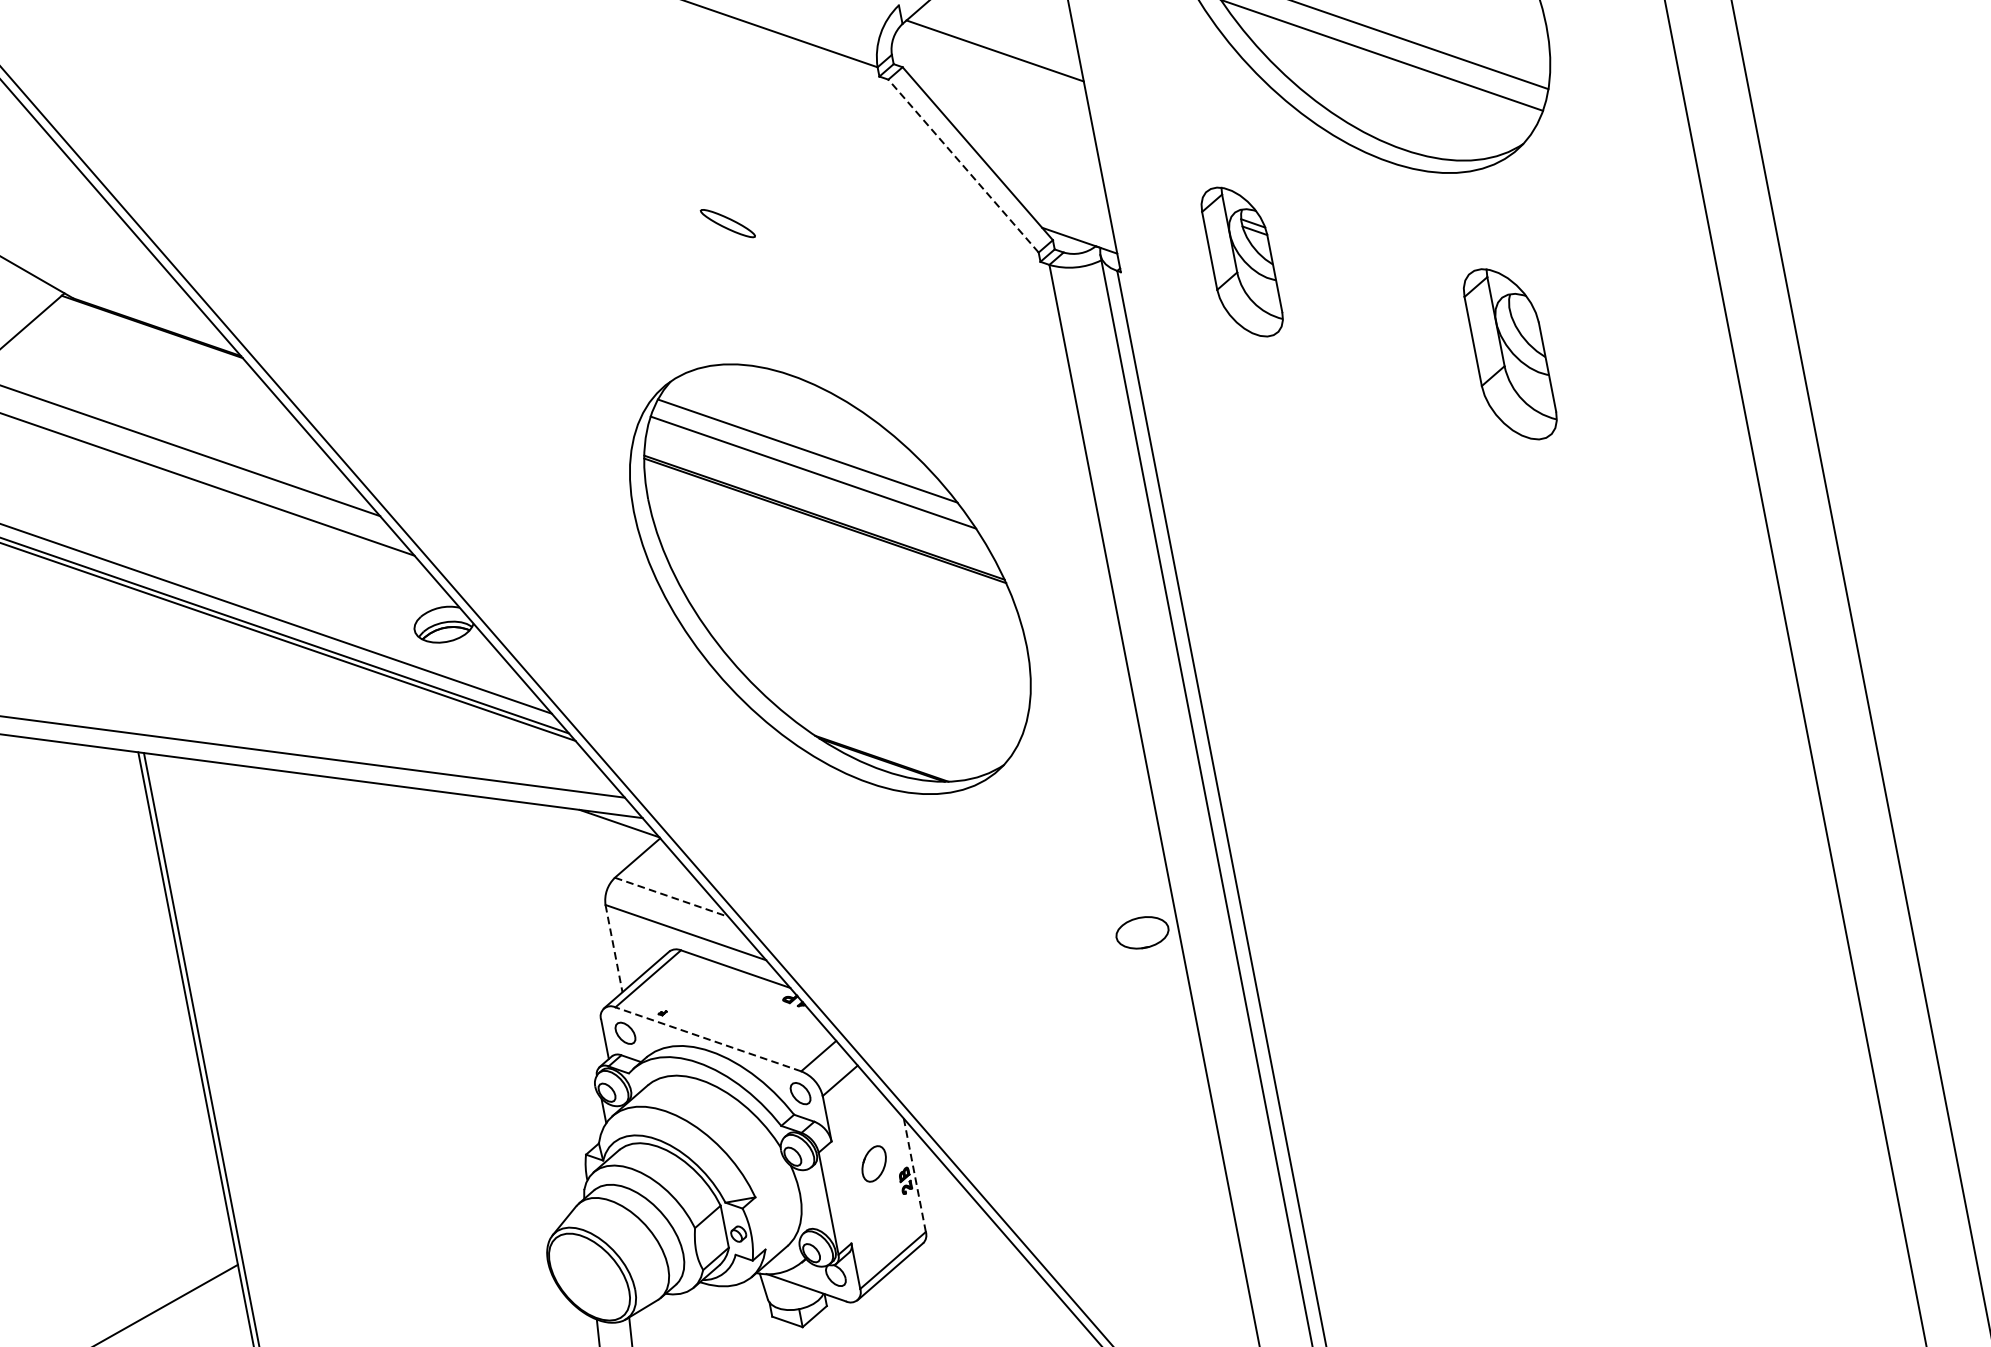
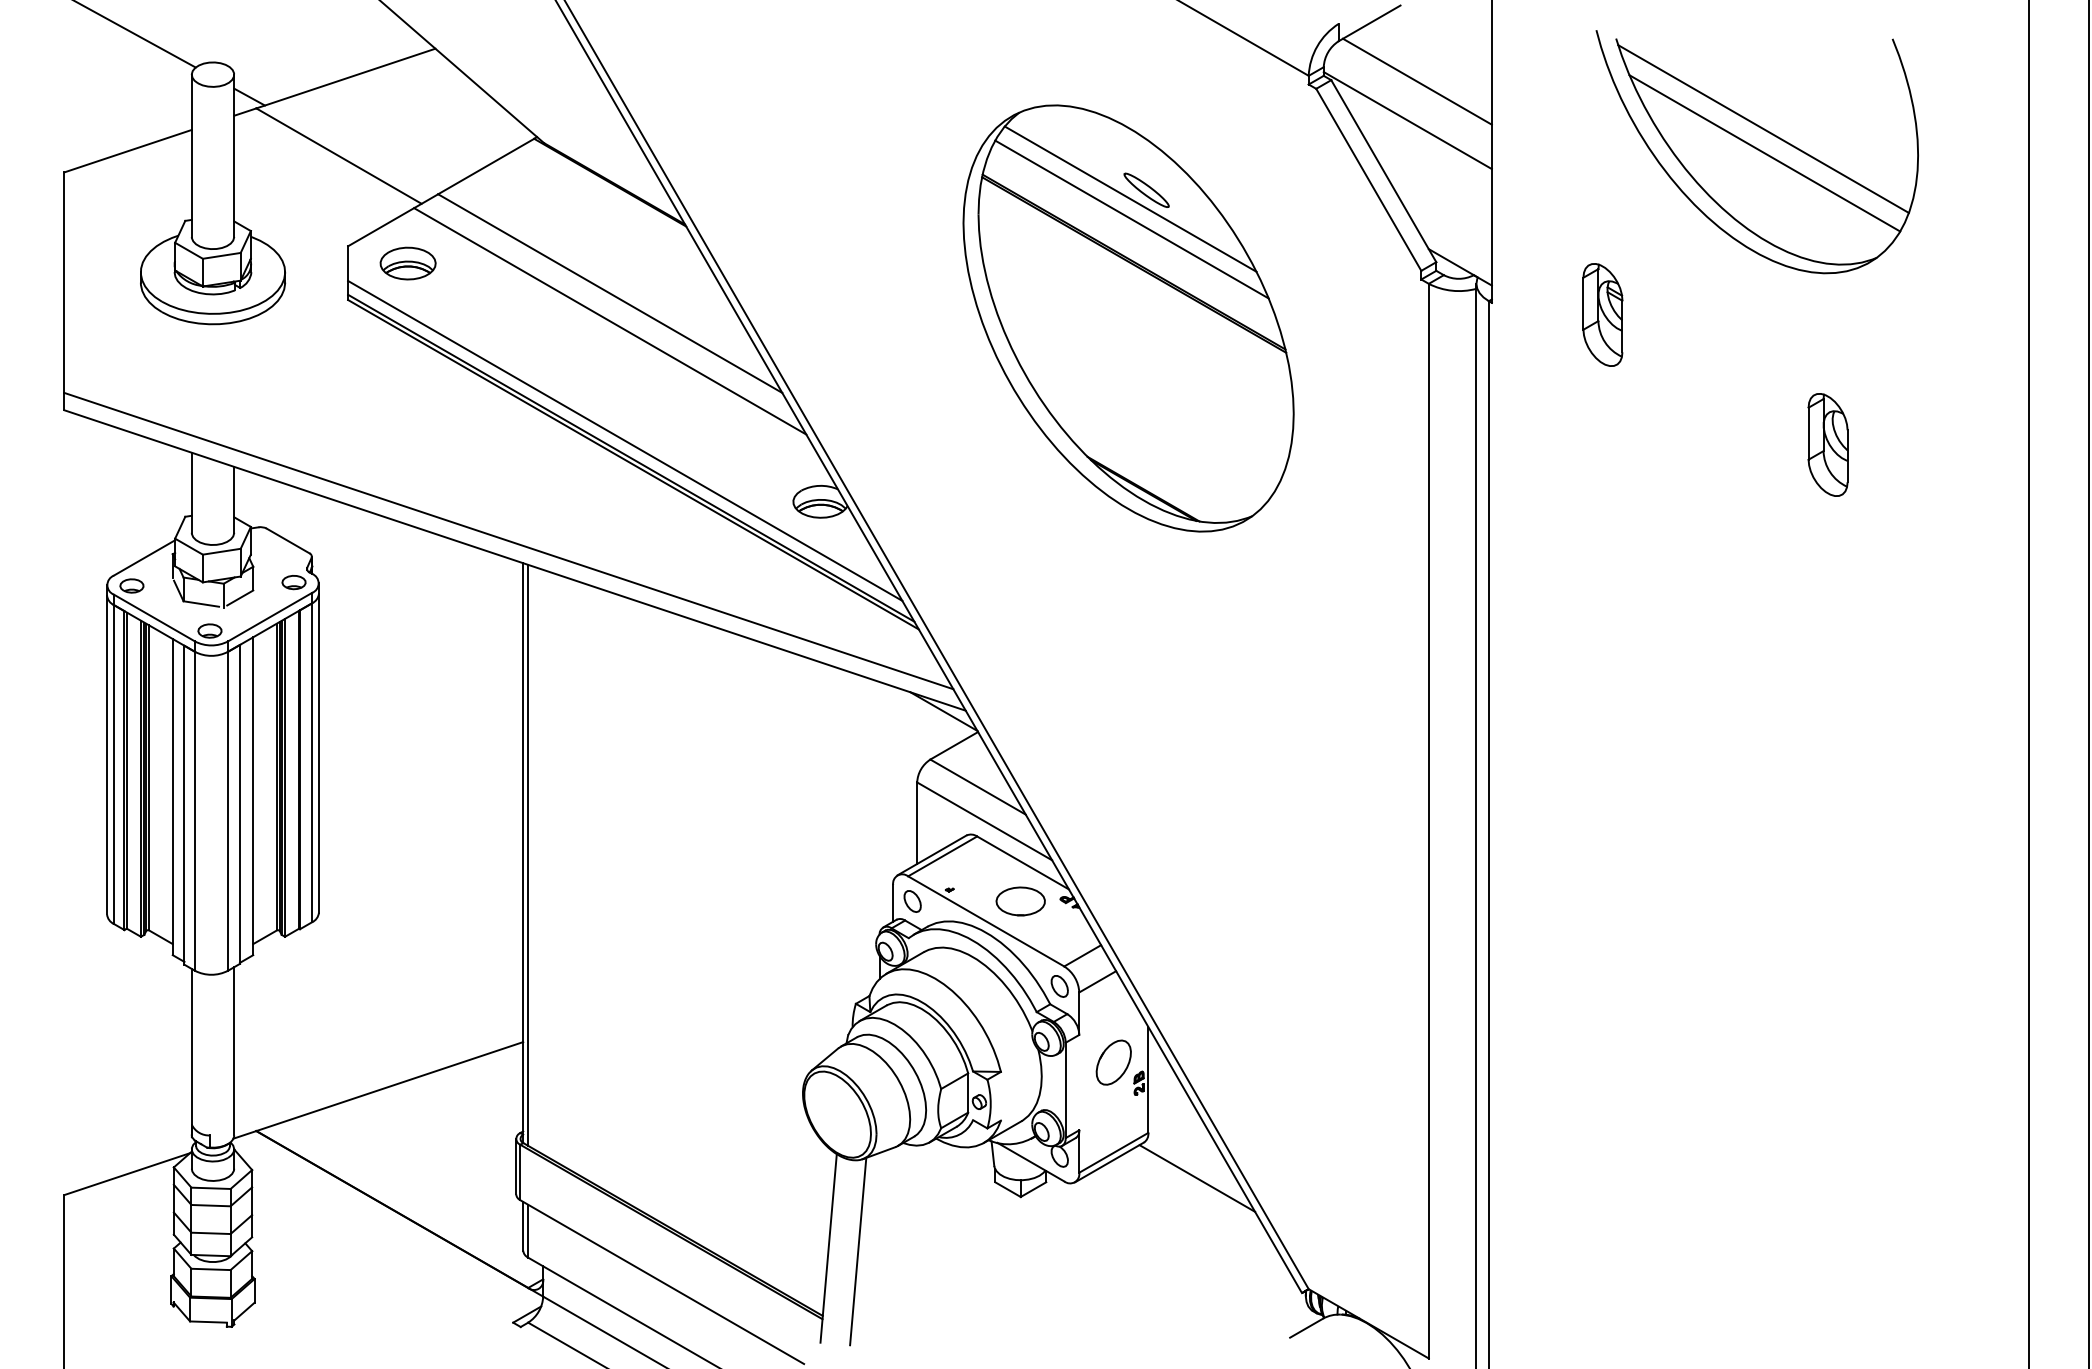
line: (992, 94) -> (1407, 120), added
line: (963, 165) -> (1368, 179), dashed -> solid
part: (1241, 261) -> (1602, 314), size x0.71
part: (1509, 353) -> (1827, 444), size x0.62
part: (830, 579) -> (1128, 318), moved
line: (672, 897) -> (978, 787), dashed -> solid
part: (1142, 932) -> (1020, 901), moved
line: (614, 948) -> (917, 823), dashed -> solid
line: (707, 1039) -> (985, 921), dashed -> solid
part: (873, 1163) -> (1113, 1062), size x1.43
line: (914, 1174) -> (1148, 1079), dashed -> solid
line: (987, 1270) -> (1197, 1178), added

